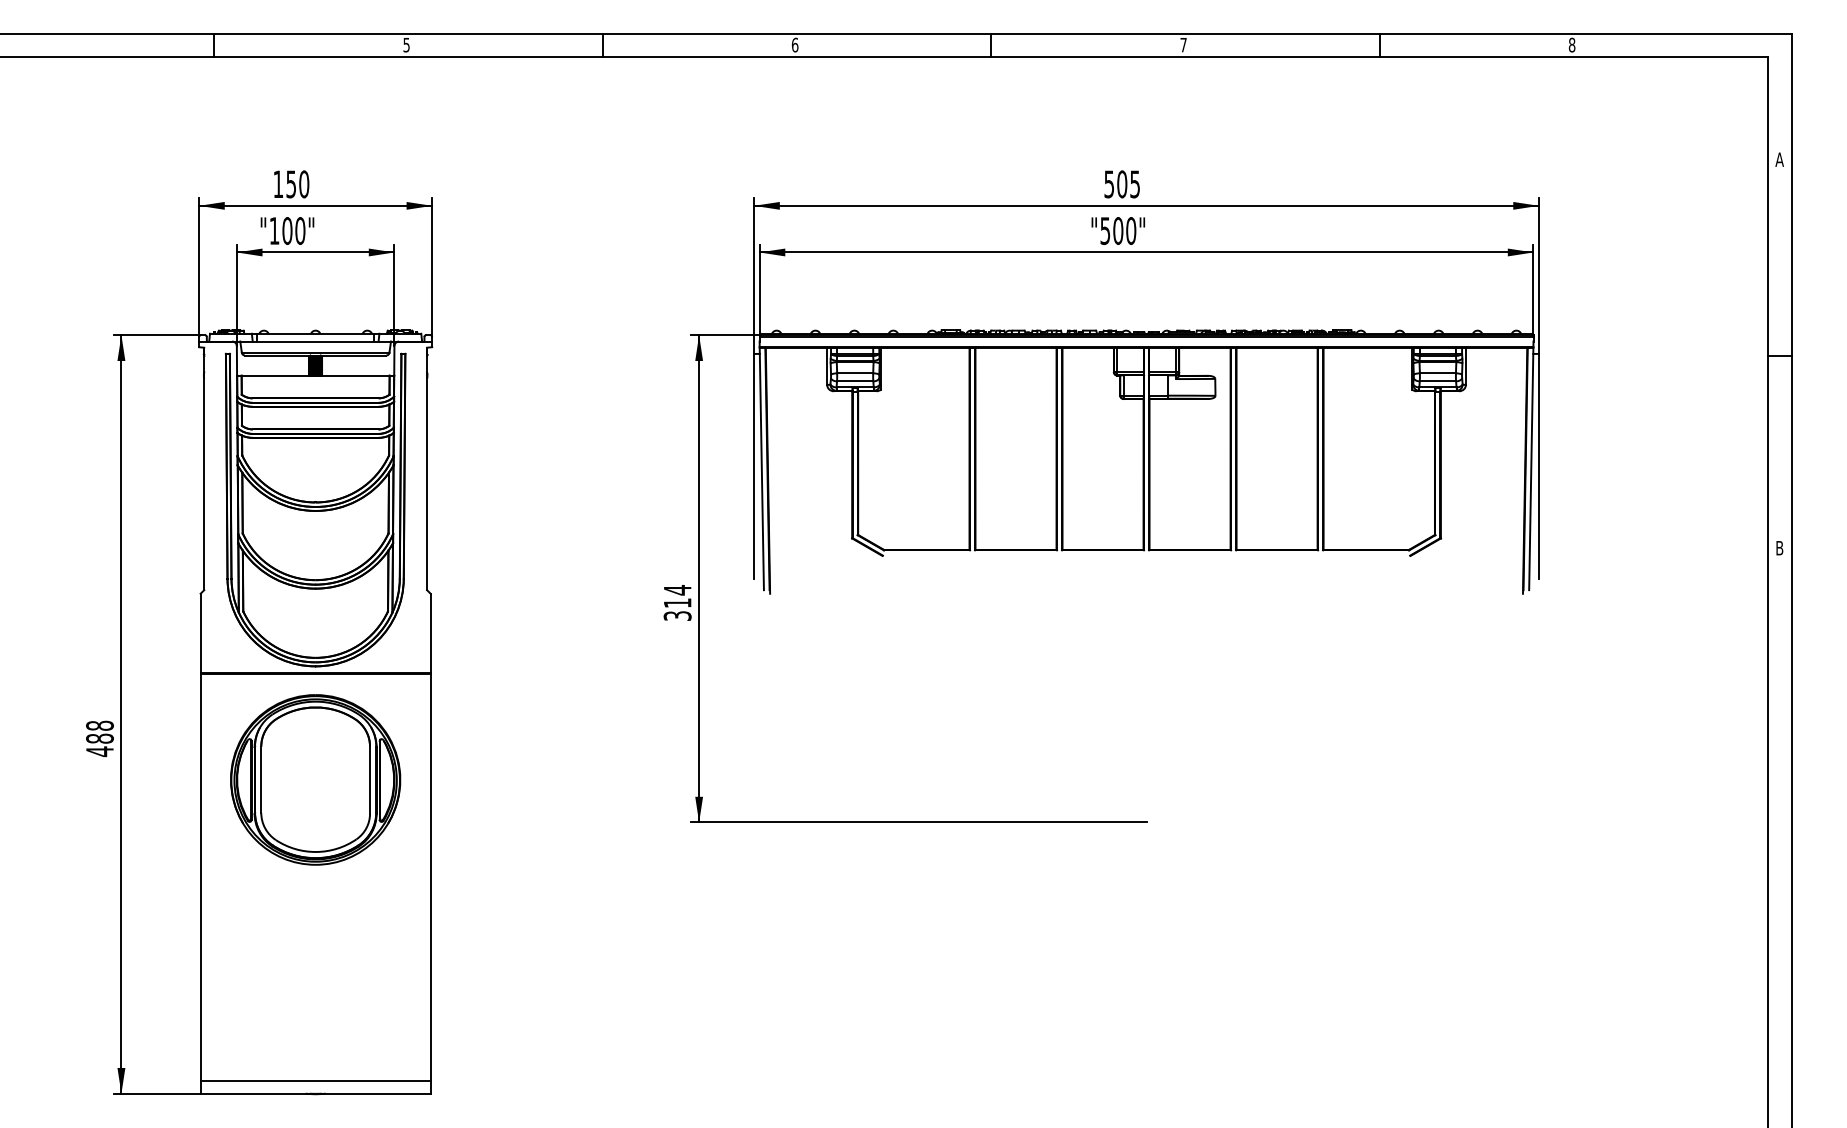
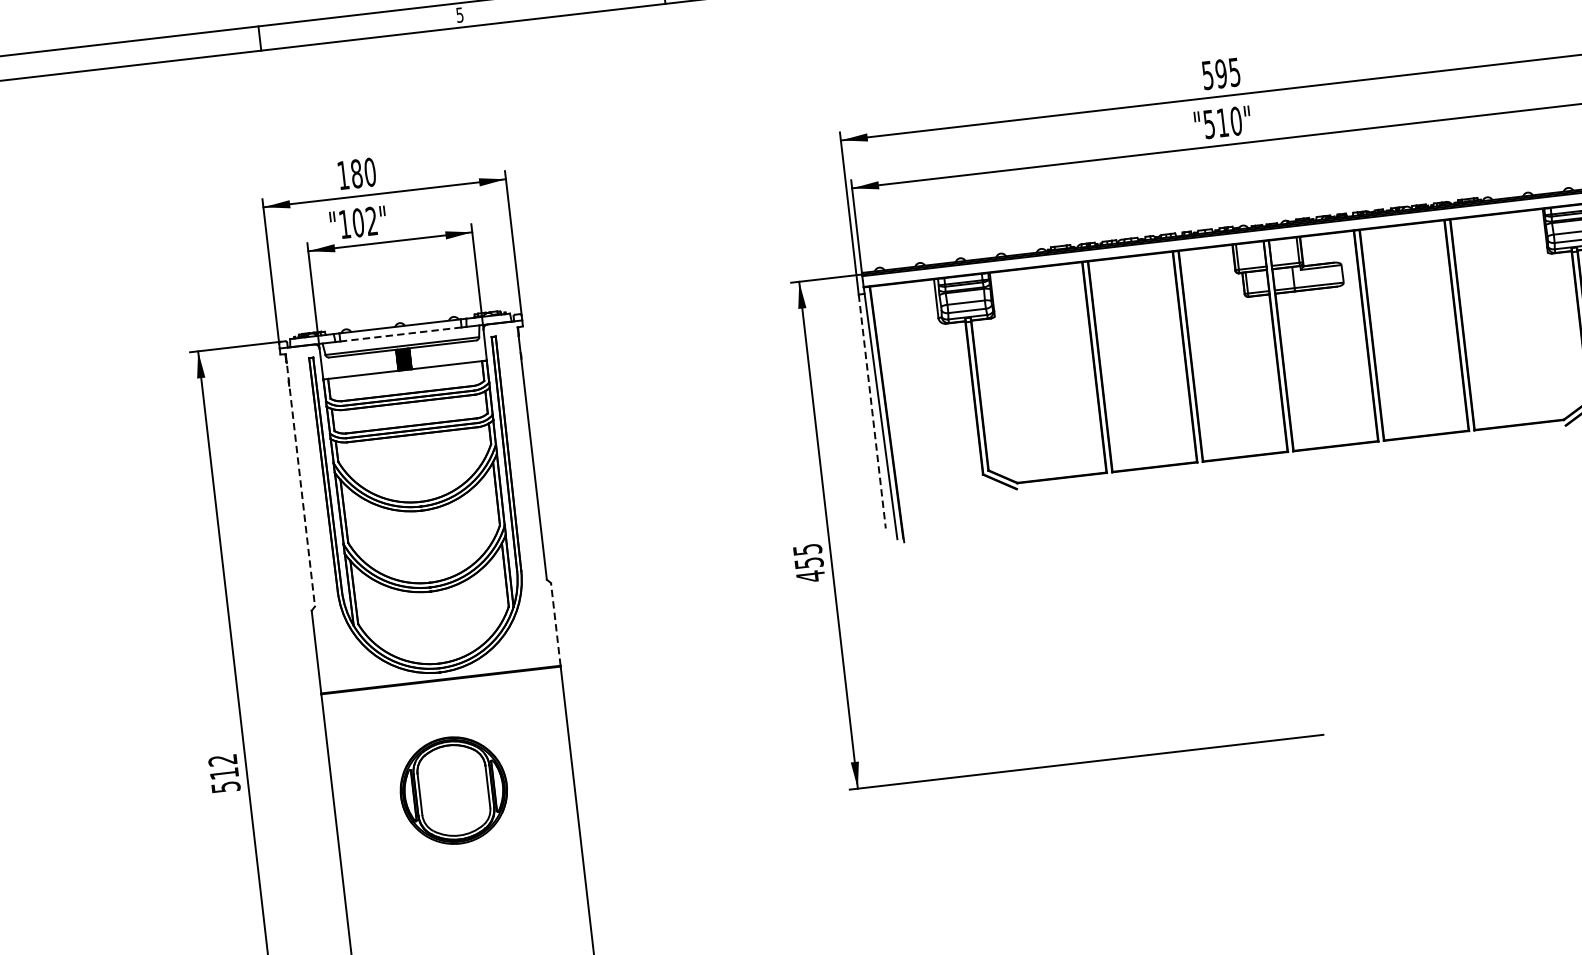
text: (291, 184) -> (356, 173), 150 -> 180
text: (1122, 184) -> (1221, 73), 505 -> 595
text: (300, 230) -> (371, 220), "100" -> "102"
text: (1118, 230) -> (1222, 122), "500" -> "510"
line: (315, 341) -> (400, 334), solid -> dashed
line: (754, 466) -> (872, 411), solid -> dashed
line: (204, 469) -> (300, 480), solid -> dashed
text: (677, 603) -> (809, 563), 314 -> 455
line: (430, 633) -> (555, 624), solid -> dashed
text: (99, 738) -> (223, 773), 488 -> 512
part: (315, 779) -> (453, 790), size x0.6

